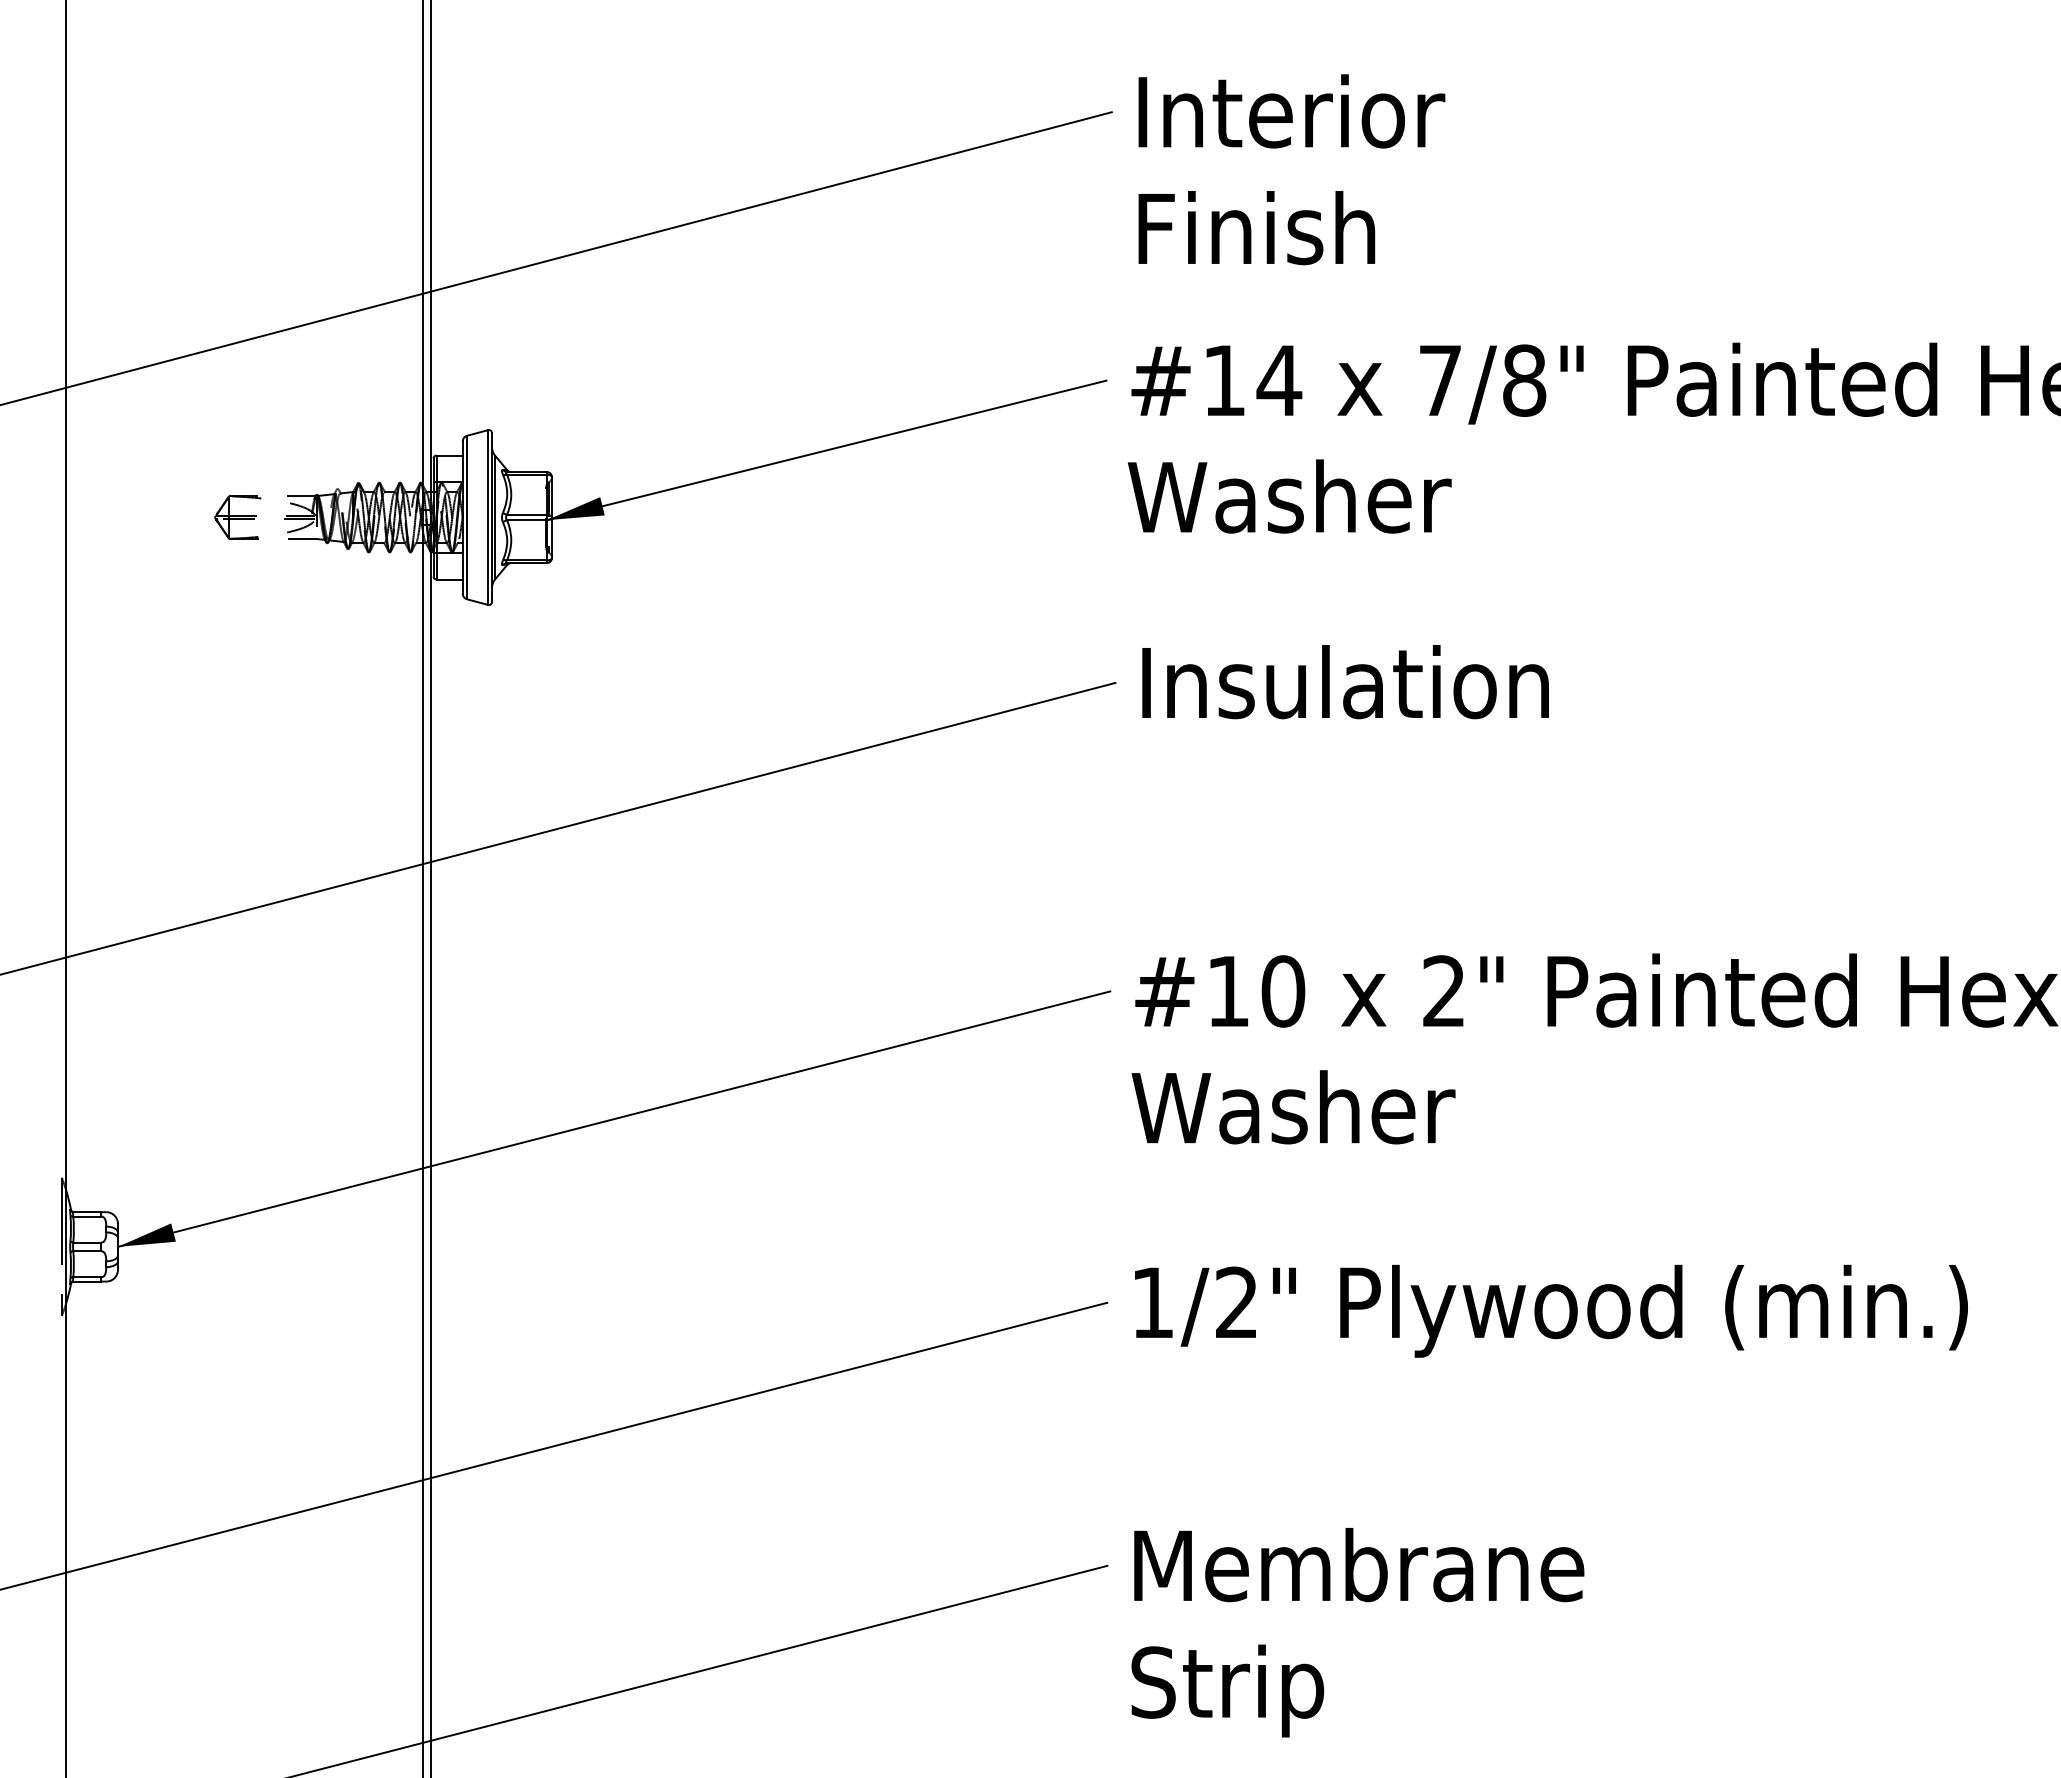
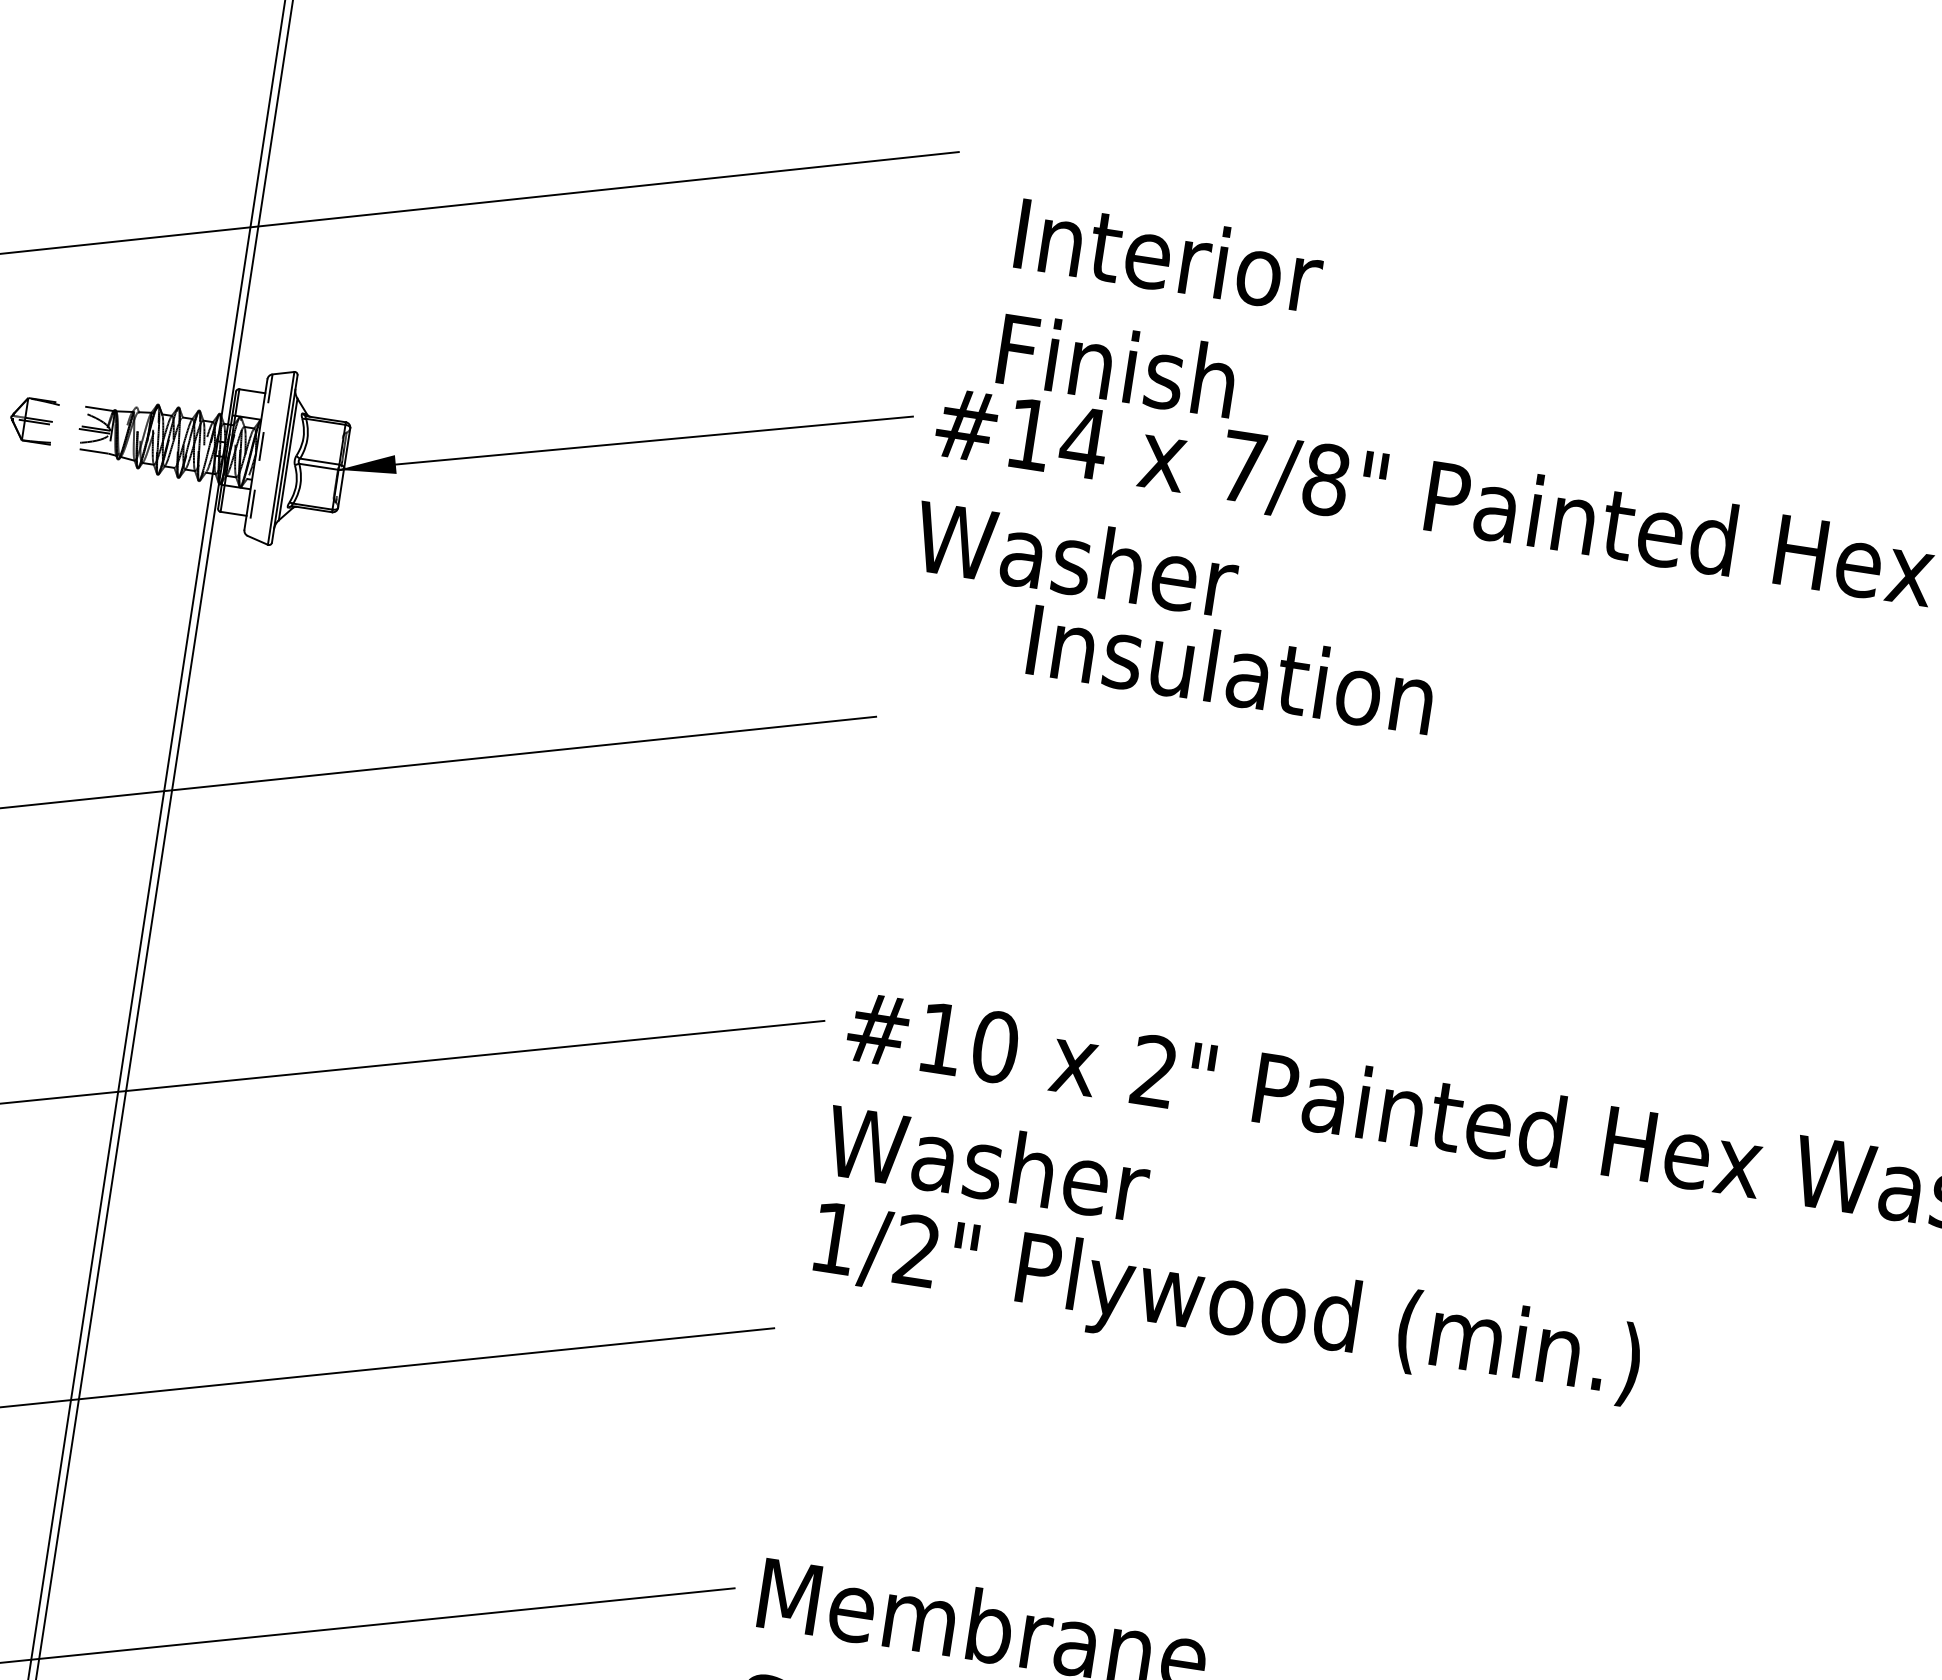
text: (1291, 169) -> (1160, 312), moved
line: (467, 517) -> (260, 455), solid -> dashed
text: (1345, 682) -> (1231, 669), moved
text: (1551, 1310) -> (1227, 1306), moved

